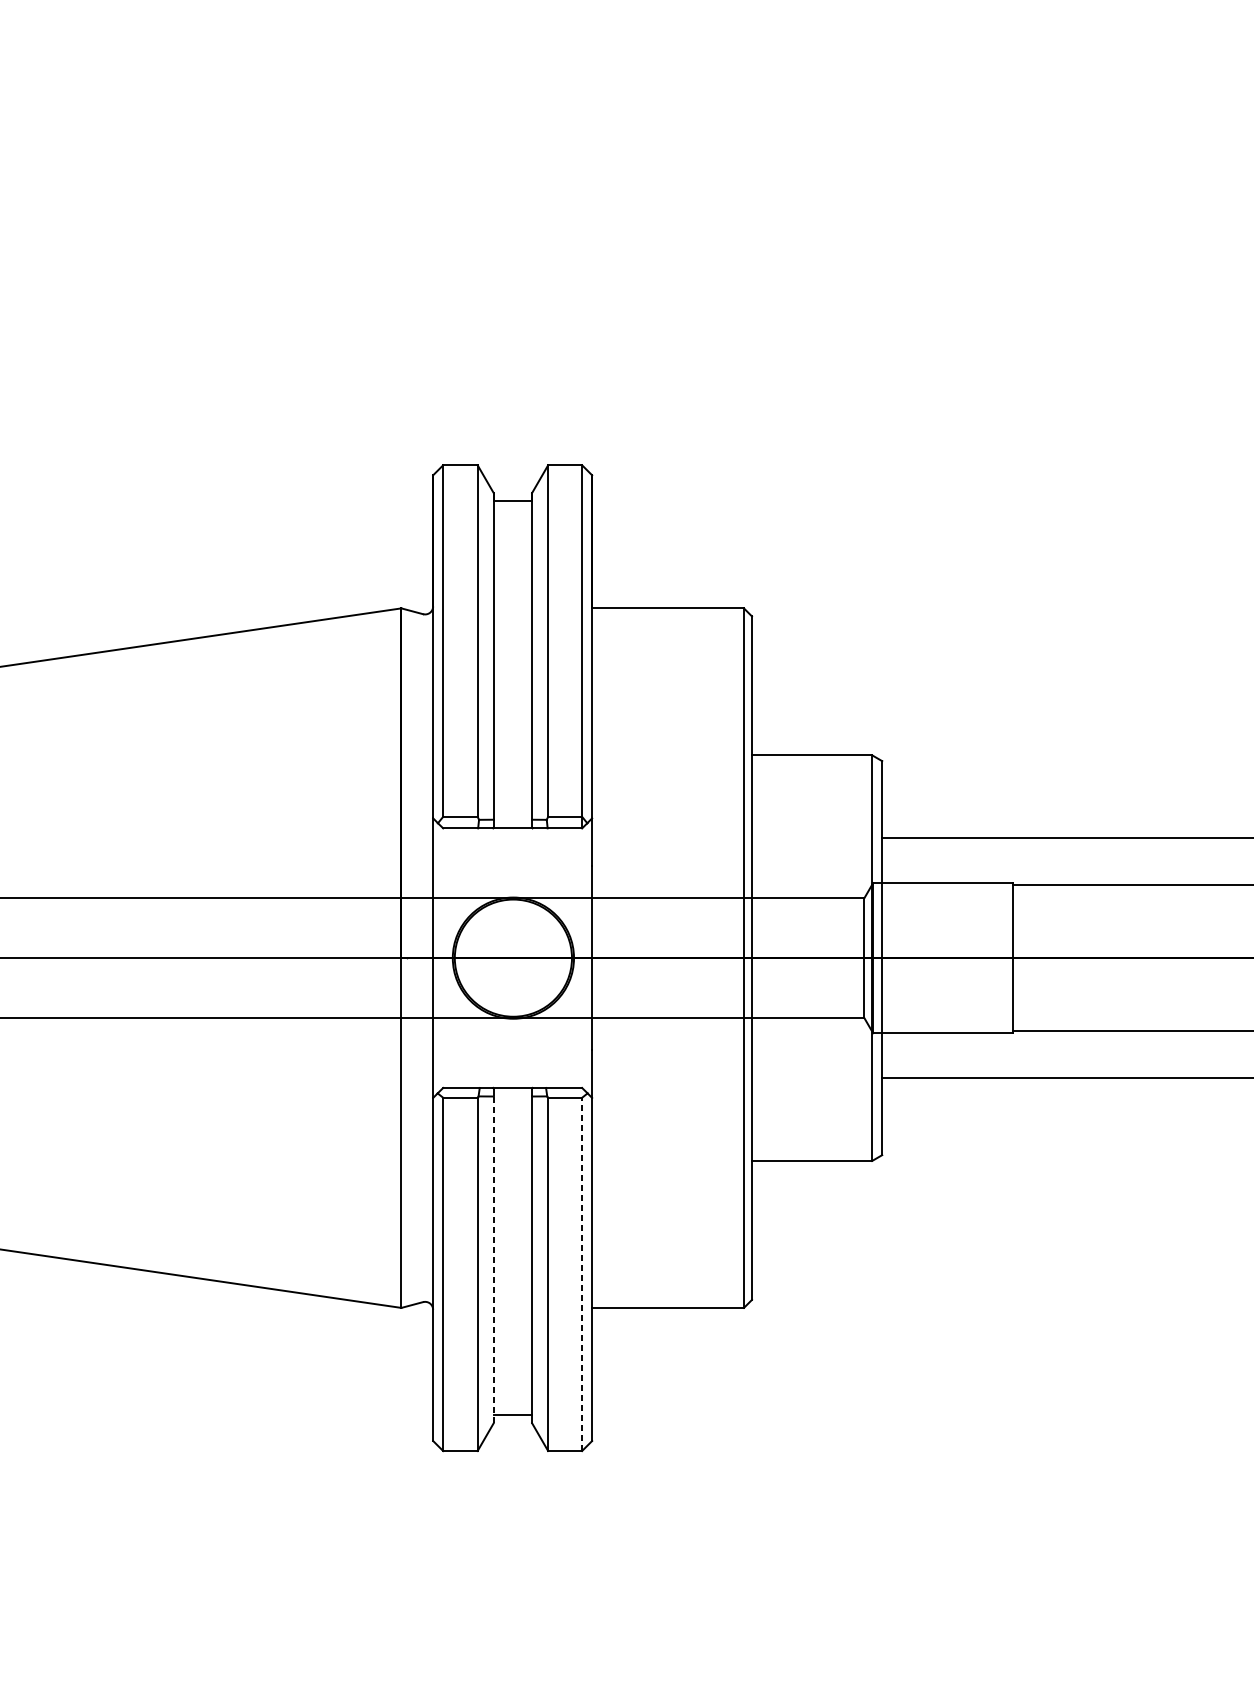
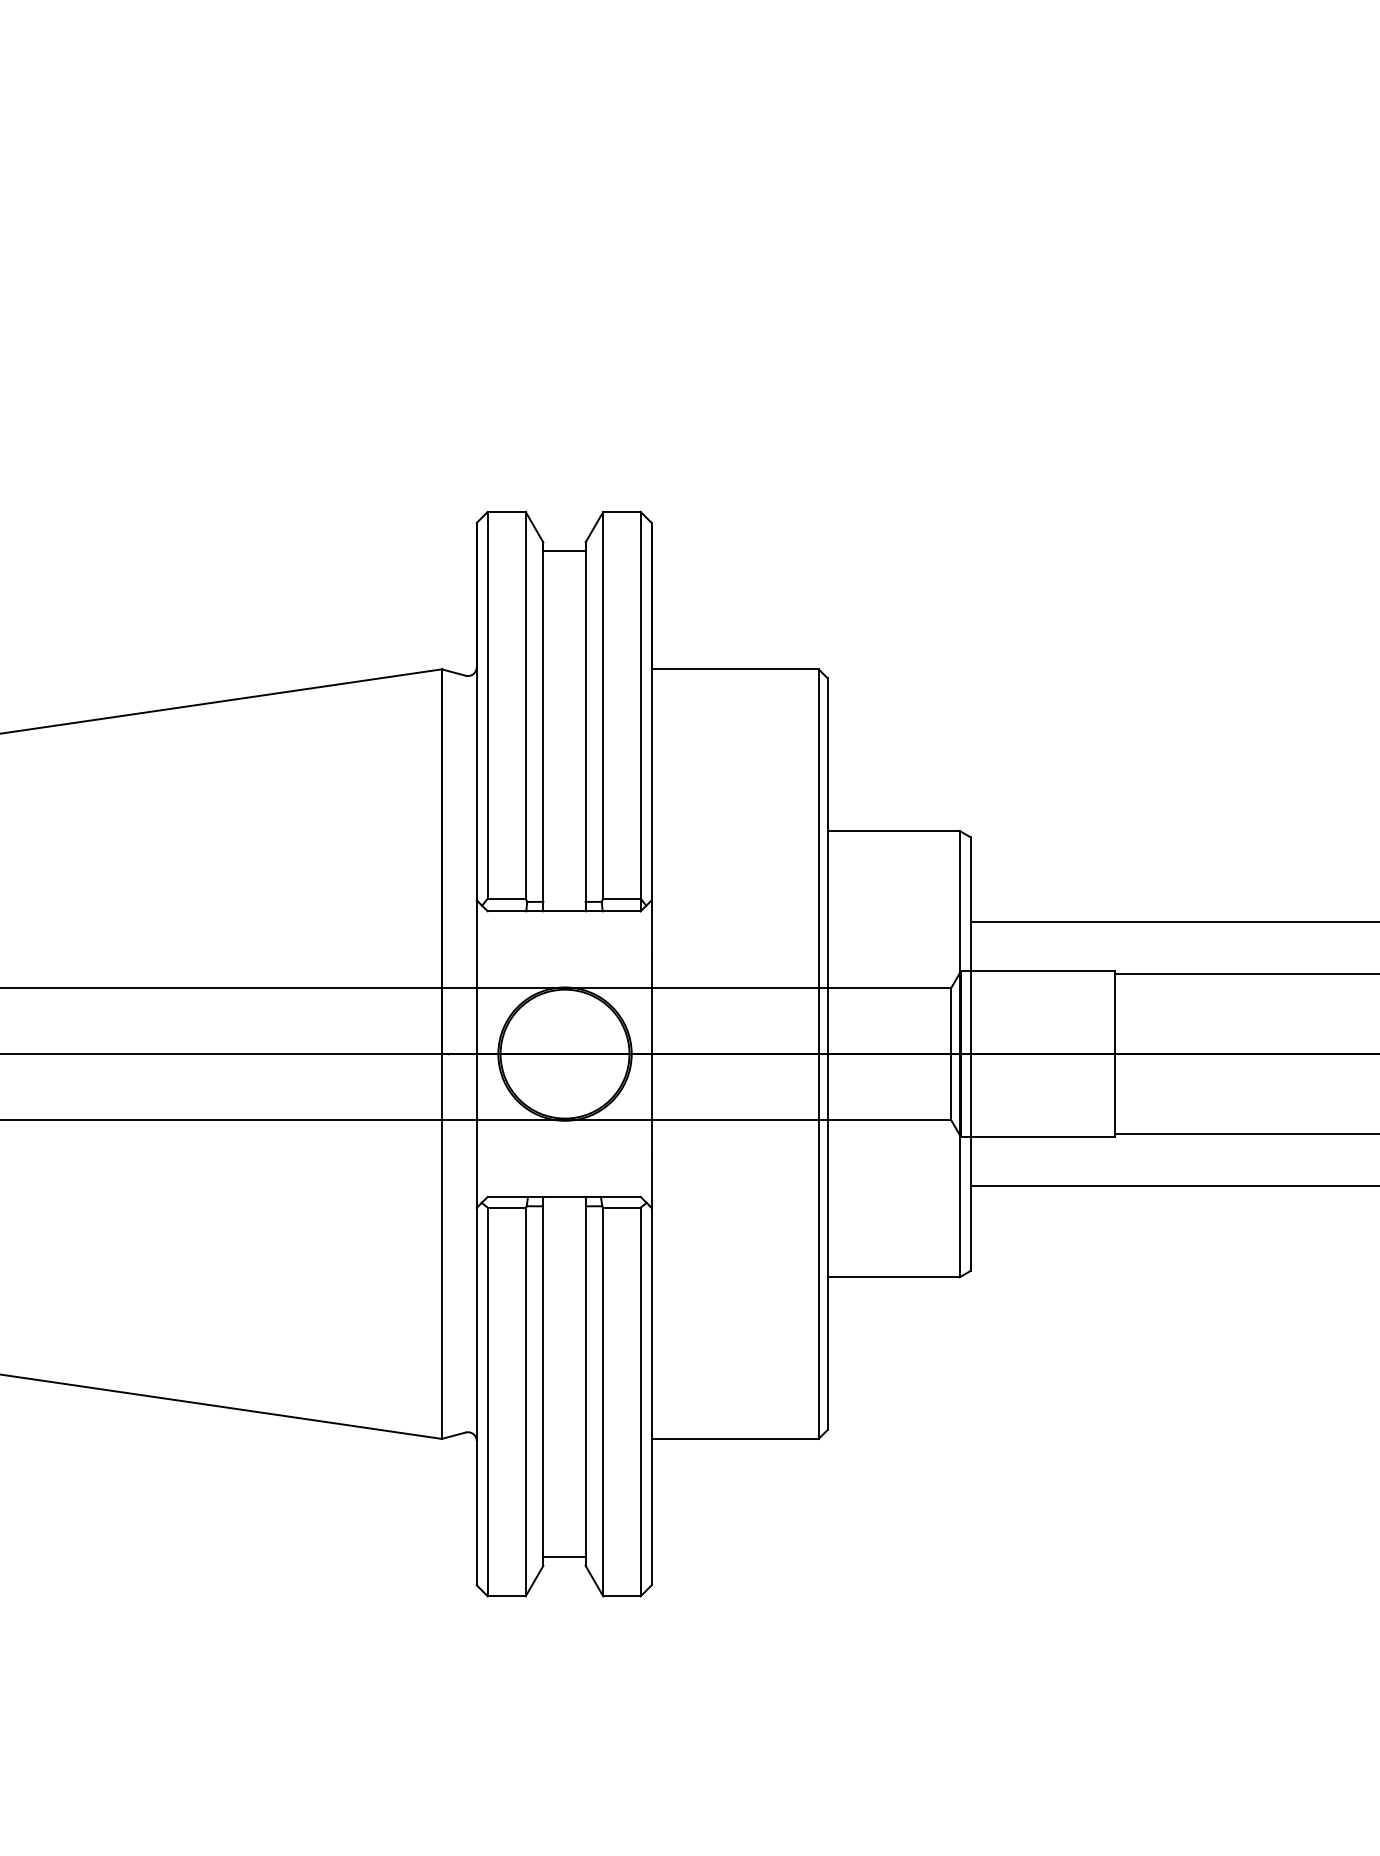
line: (493, 1260) -> (543, 1386), dashed -> solid
line: (582, 1273) -> (640, 1401), dashed -> solid

